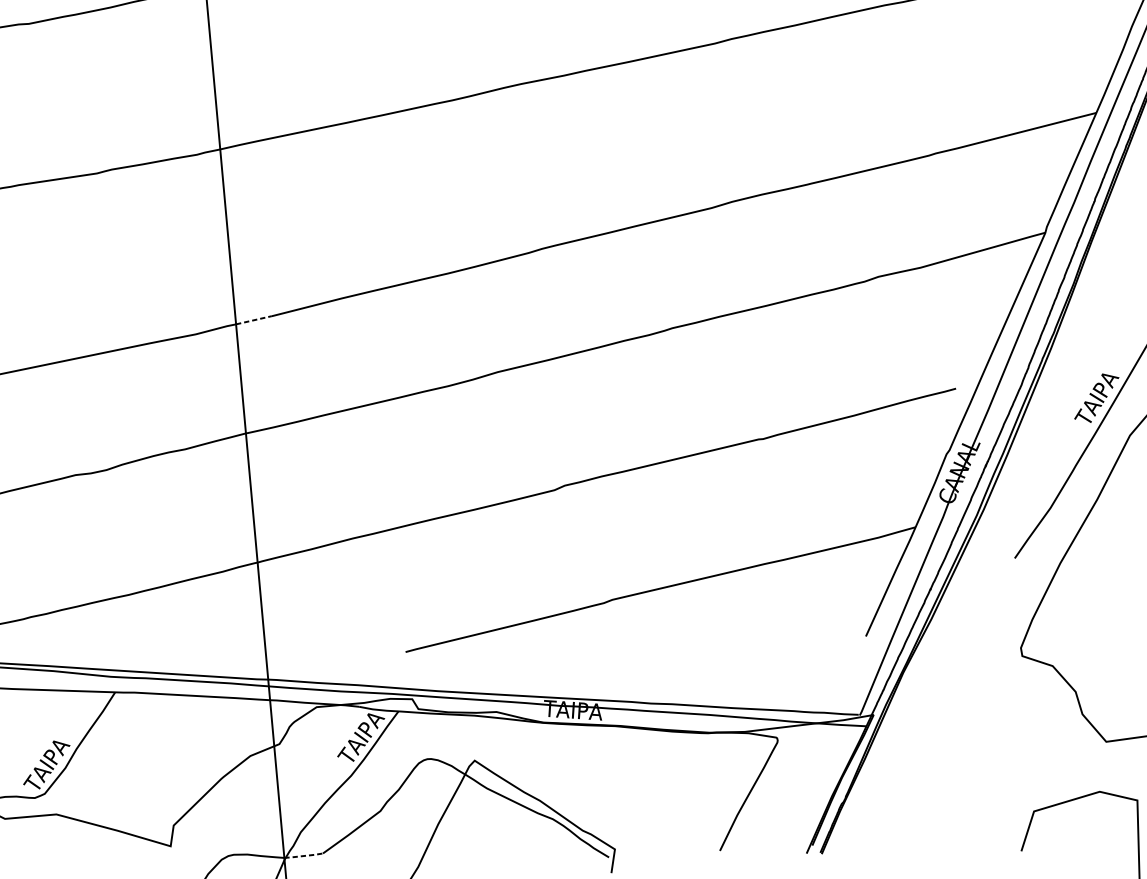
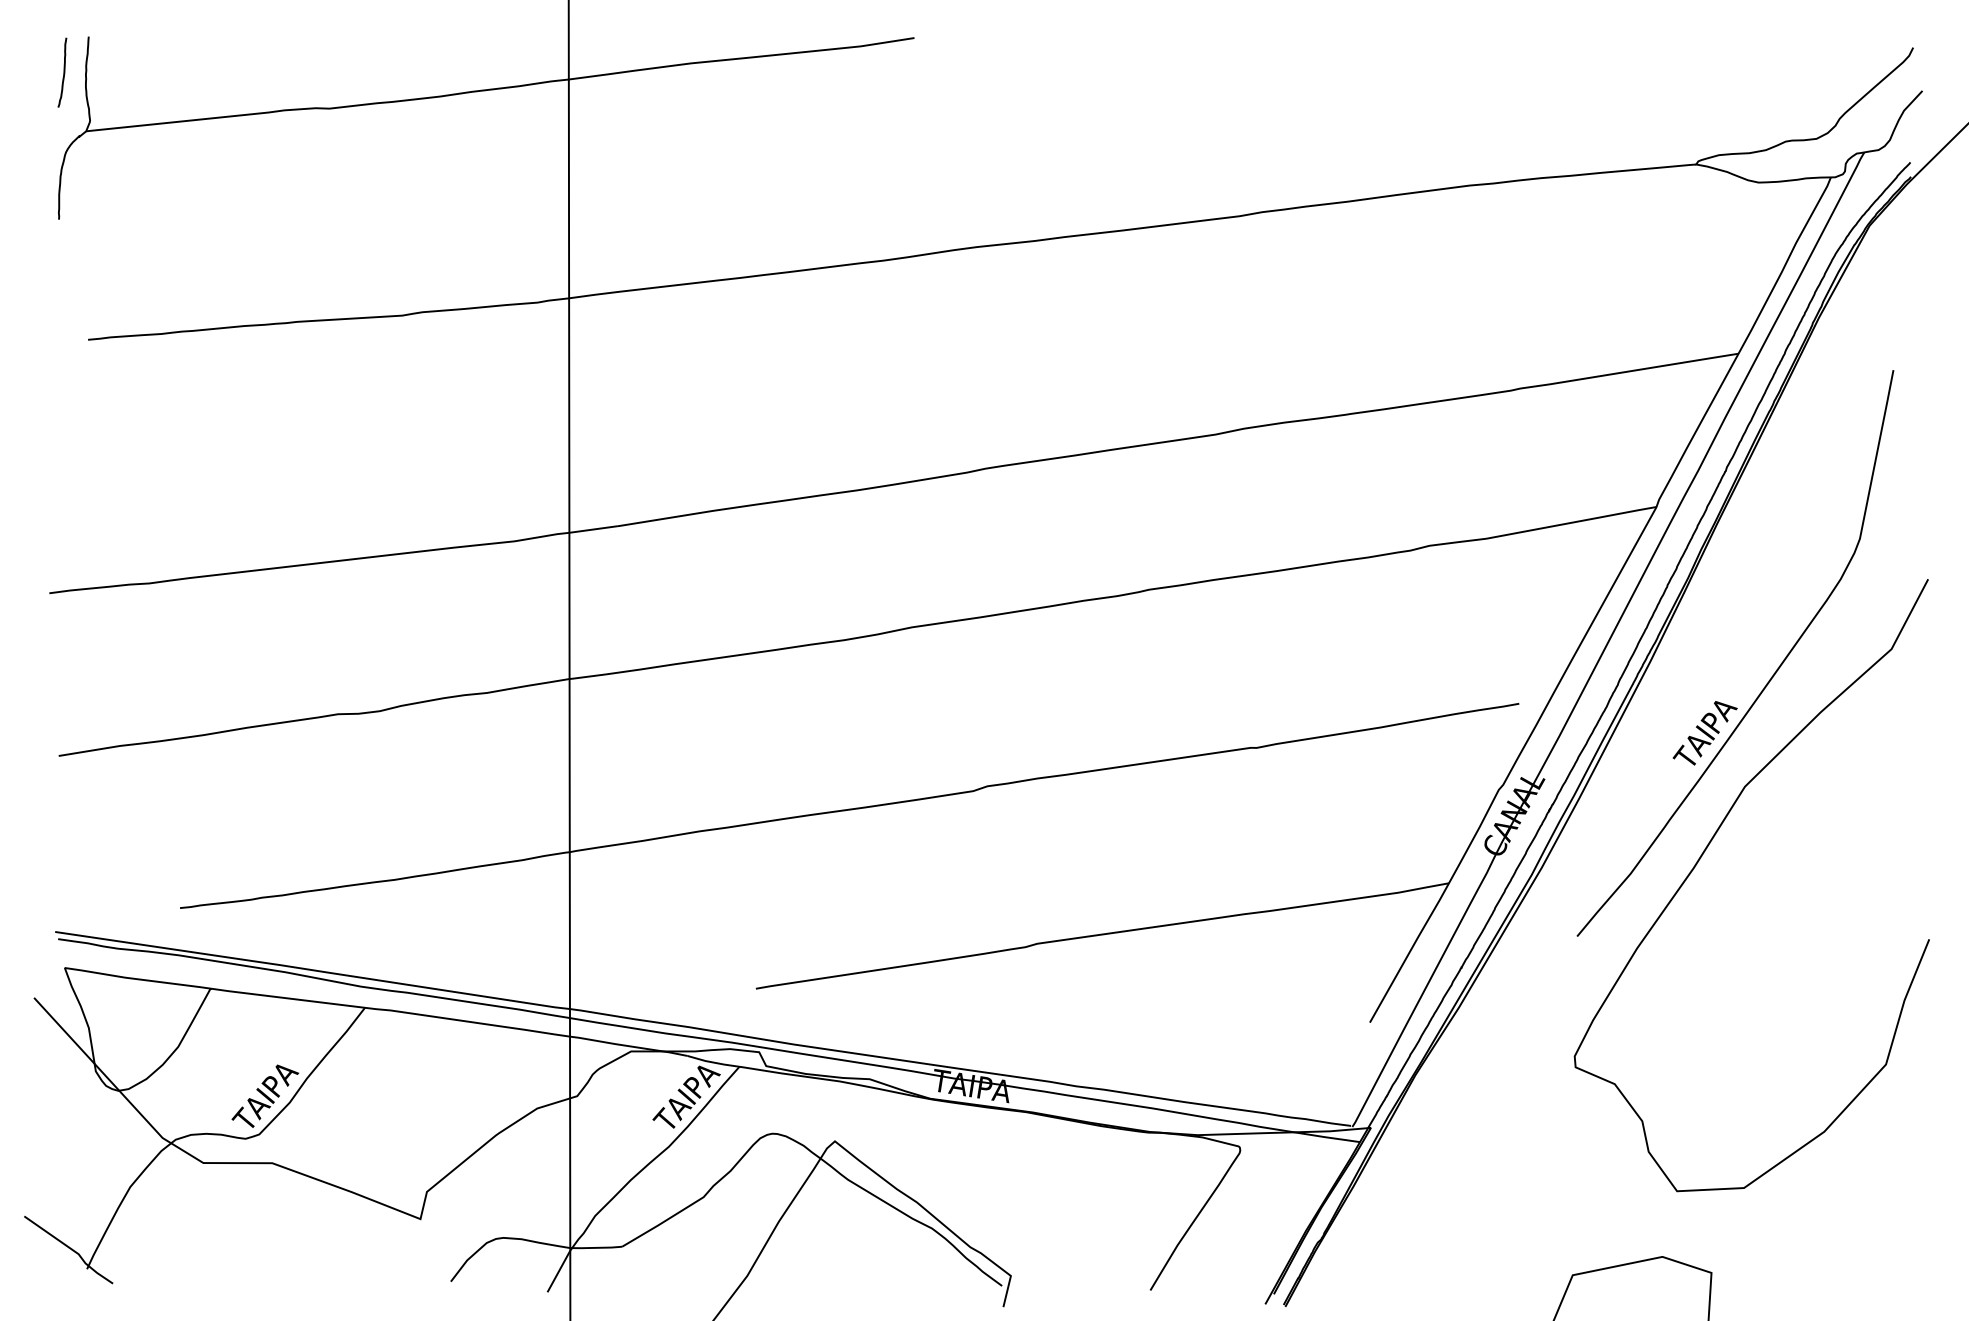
line: (254, 320) -> (594, 529), dashed -> solid
line: (303, 855) -> (595, 1247), dashed -> solid

